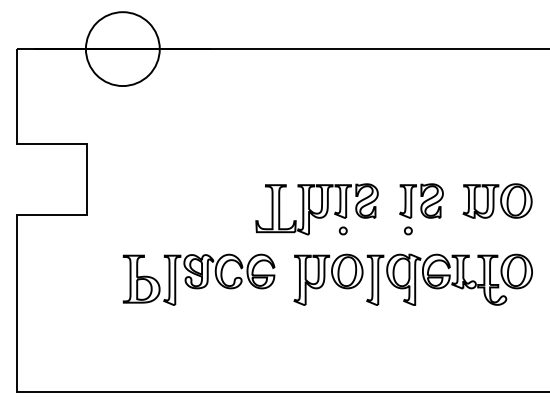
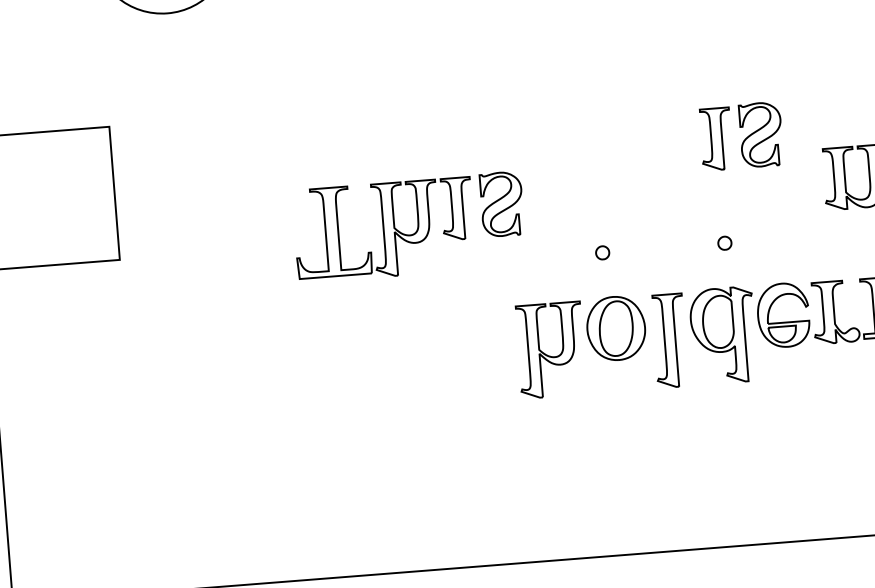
part: (421, 200) -> (741, 135), moved
part: (316, 209) -> (408, 227), moved
part: (198, 279) -> (338, 365), removed

